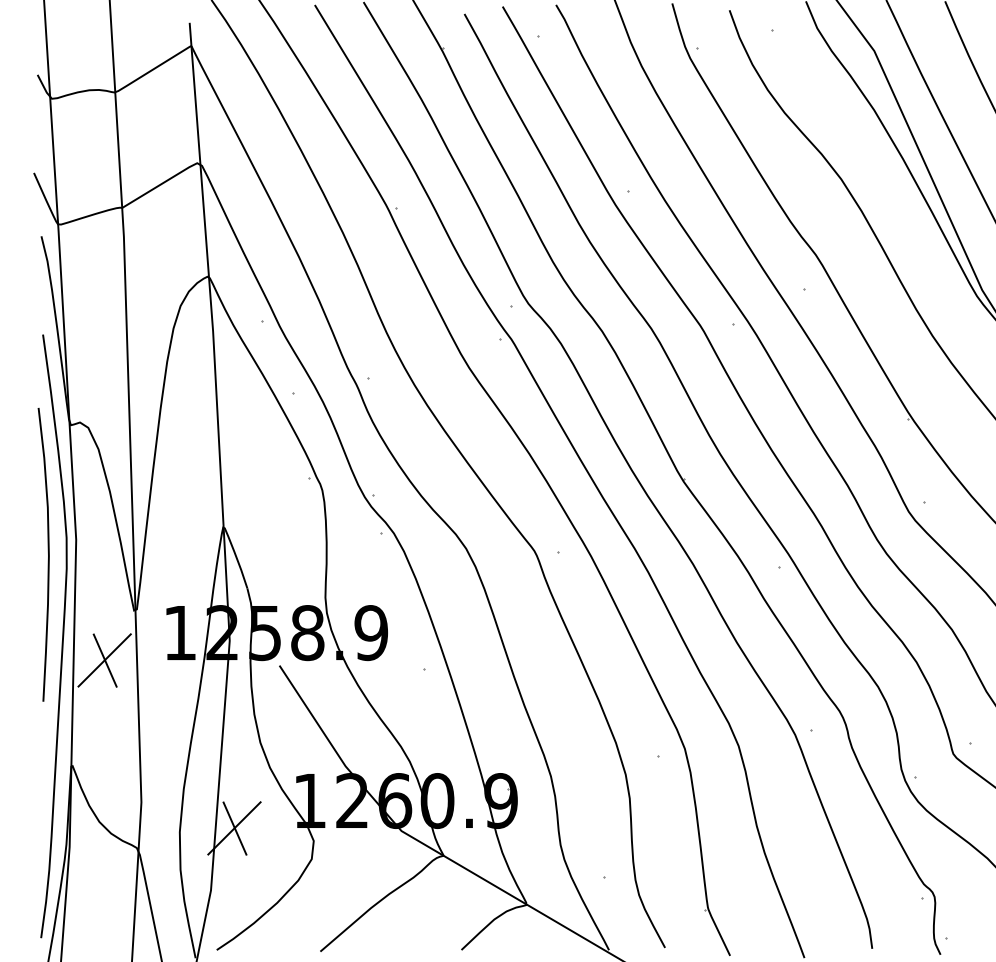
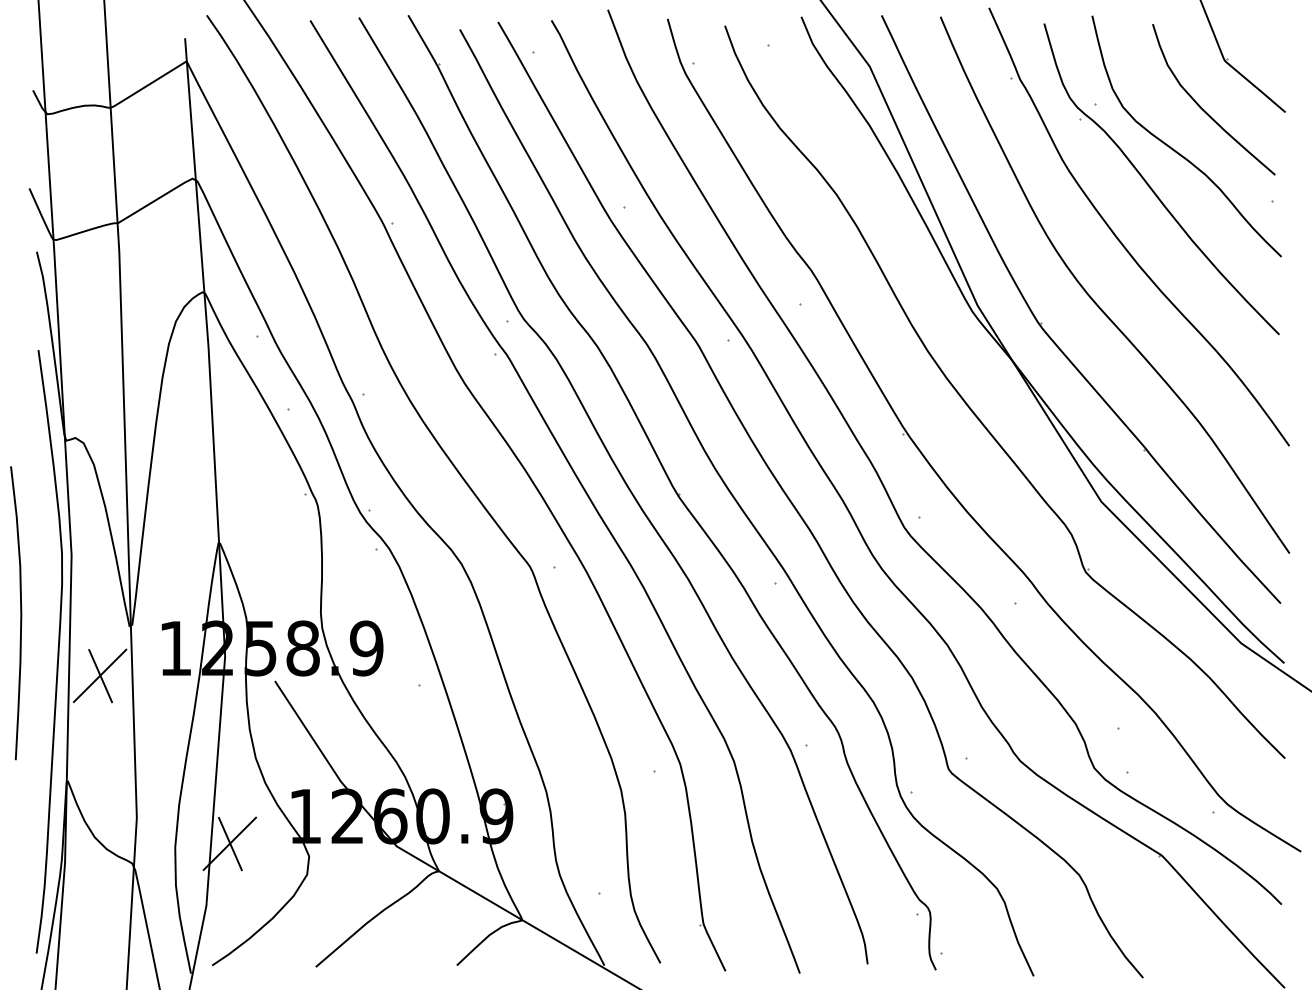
curve: (48, 555) -> (20, 613), moved

